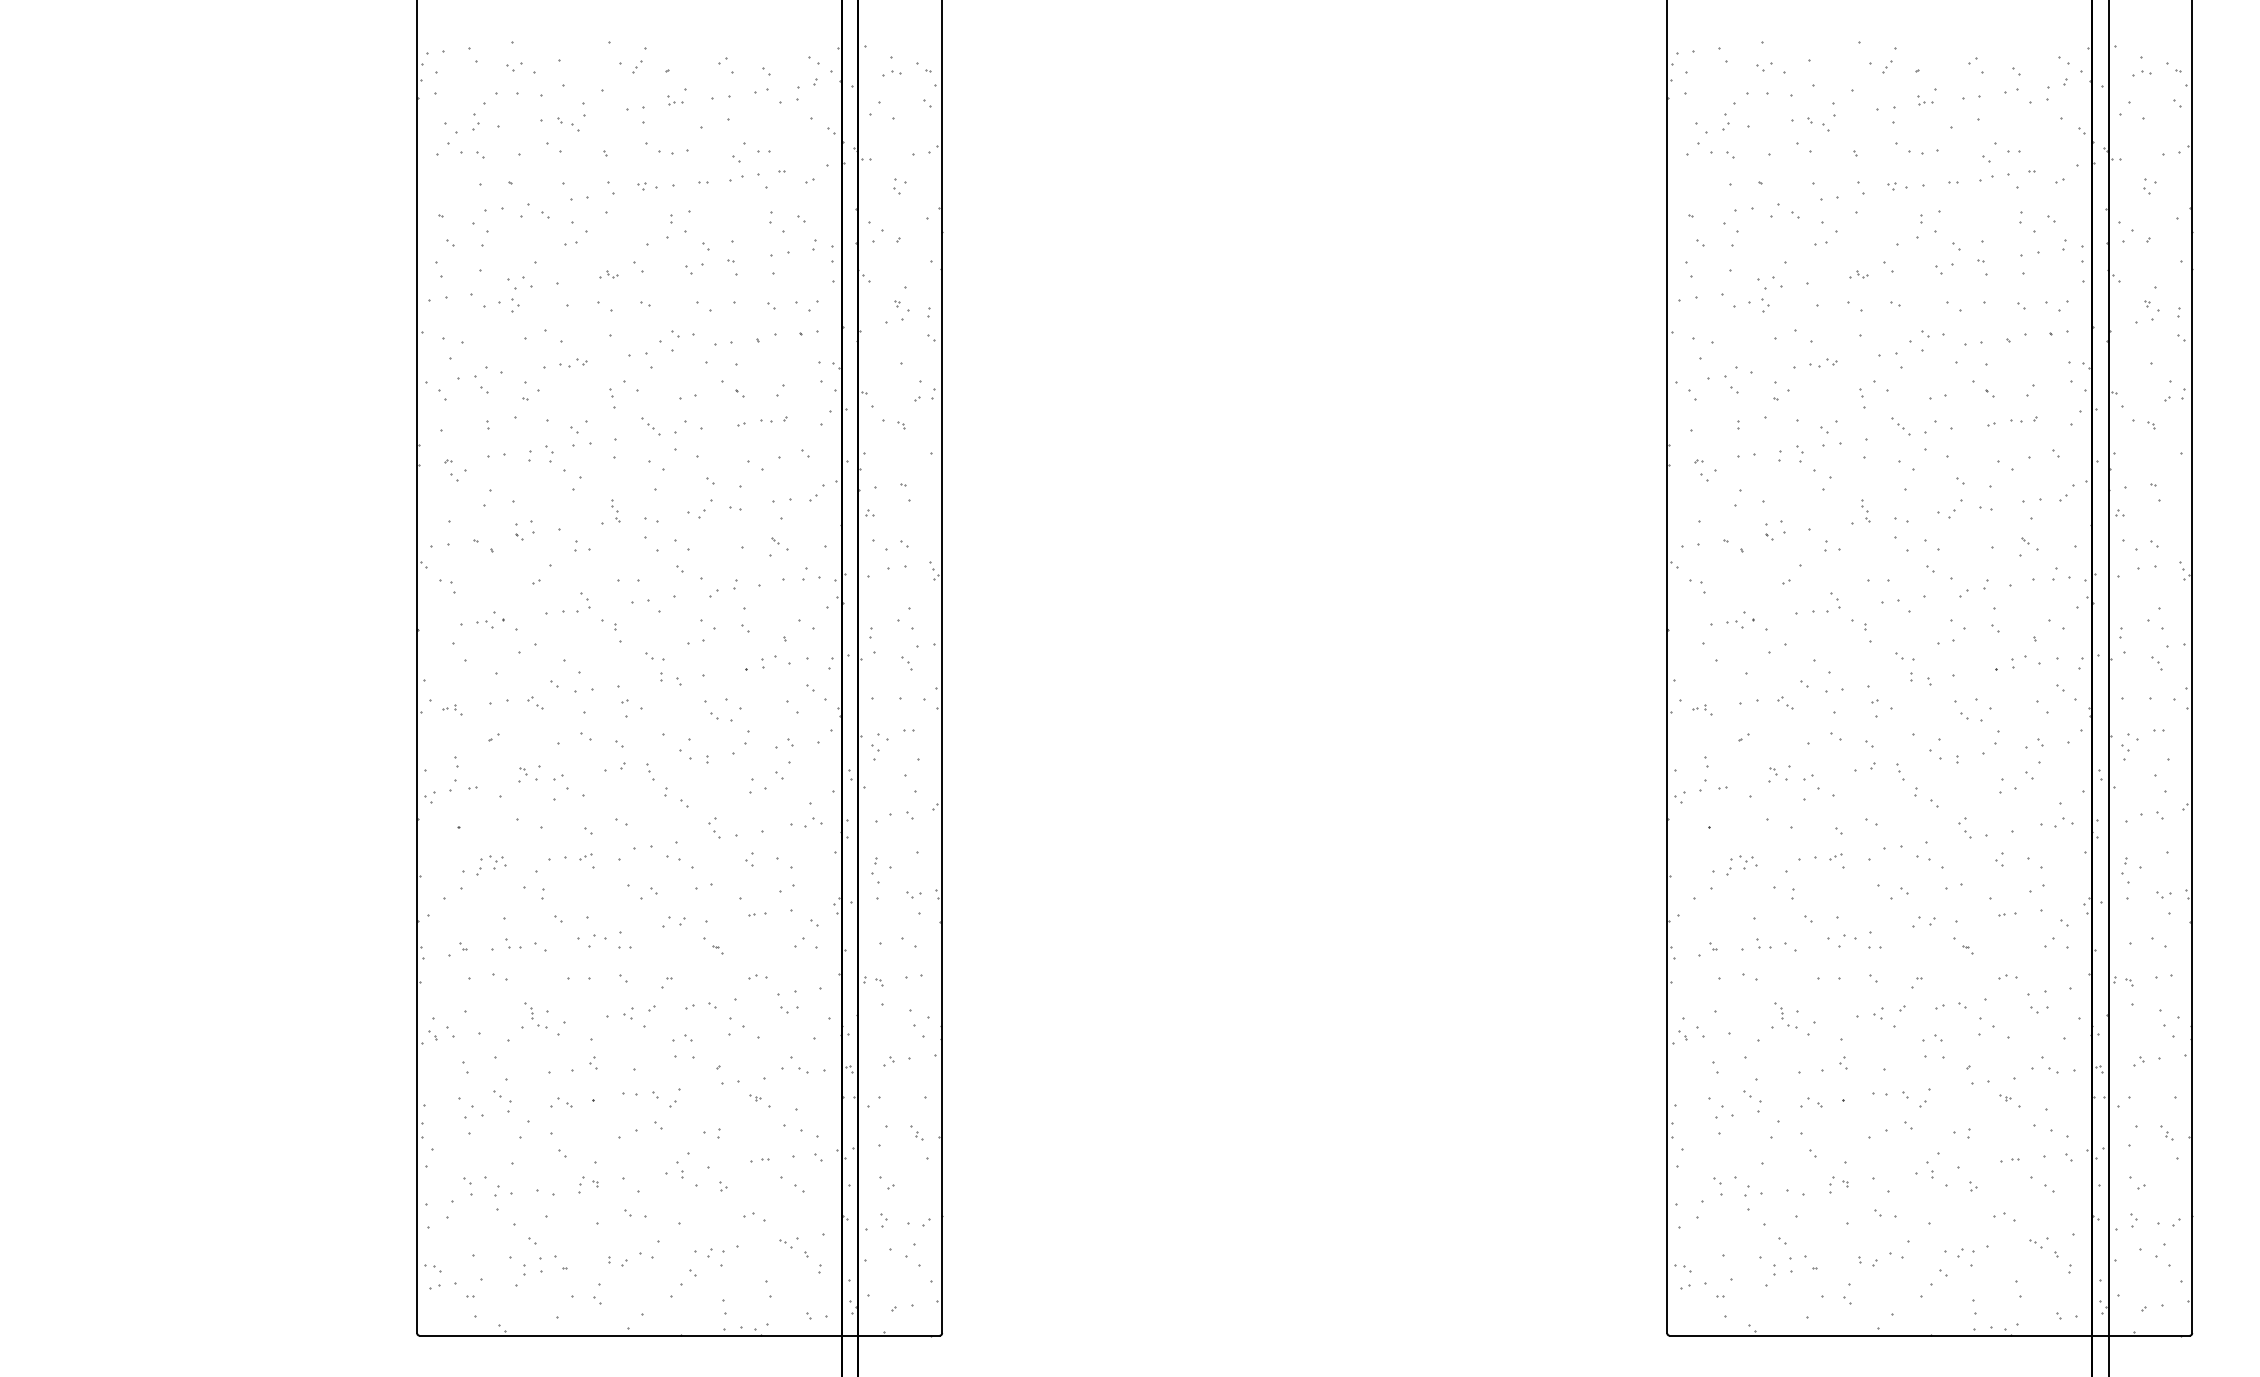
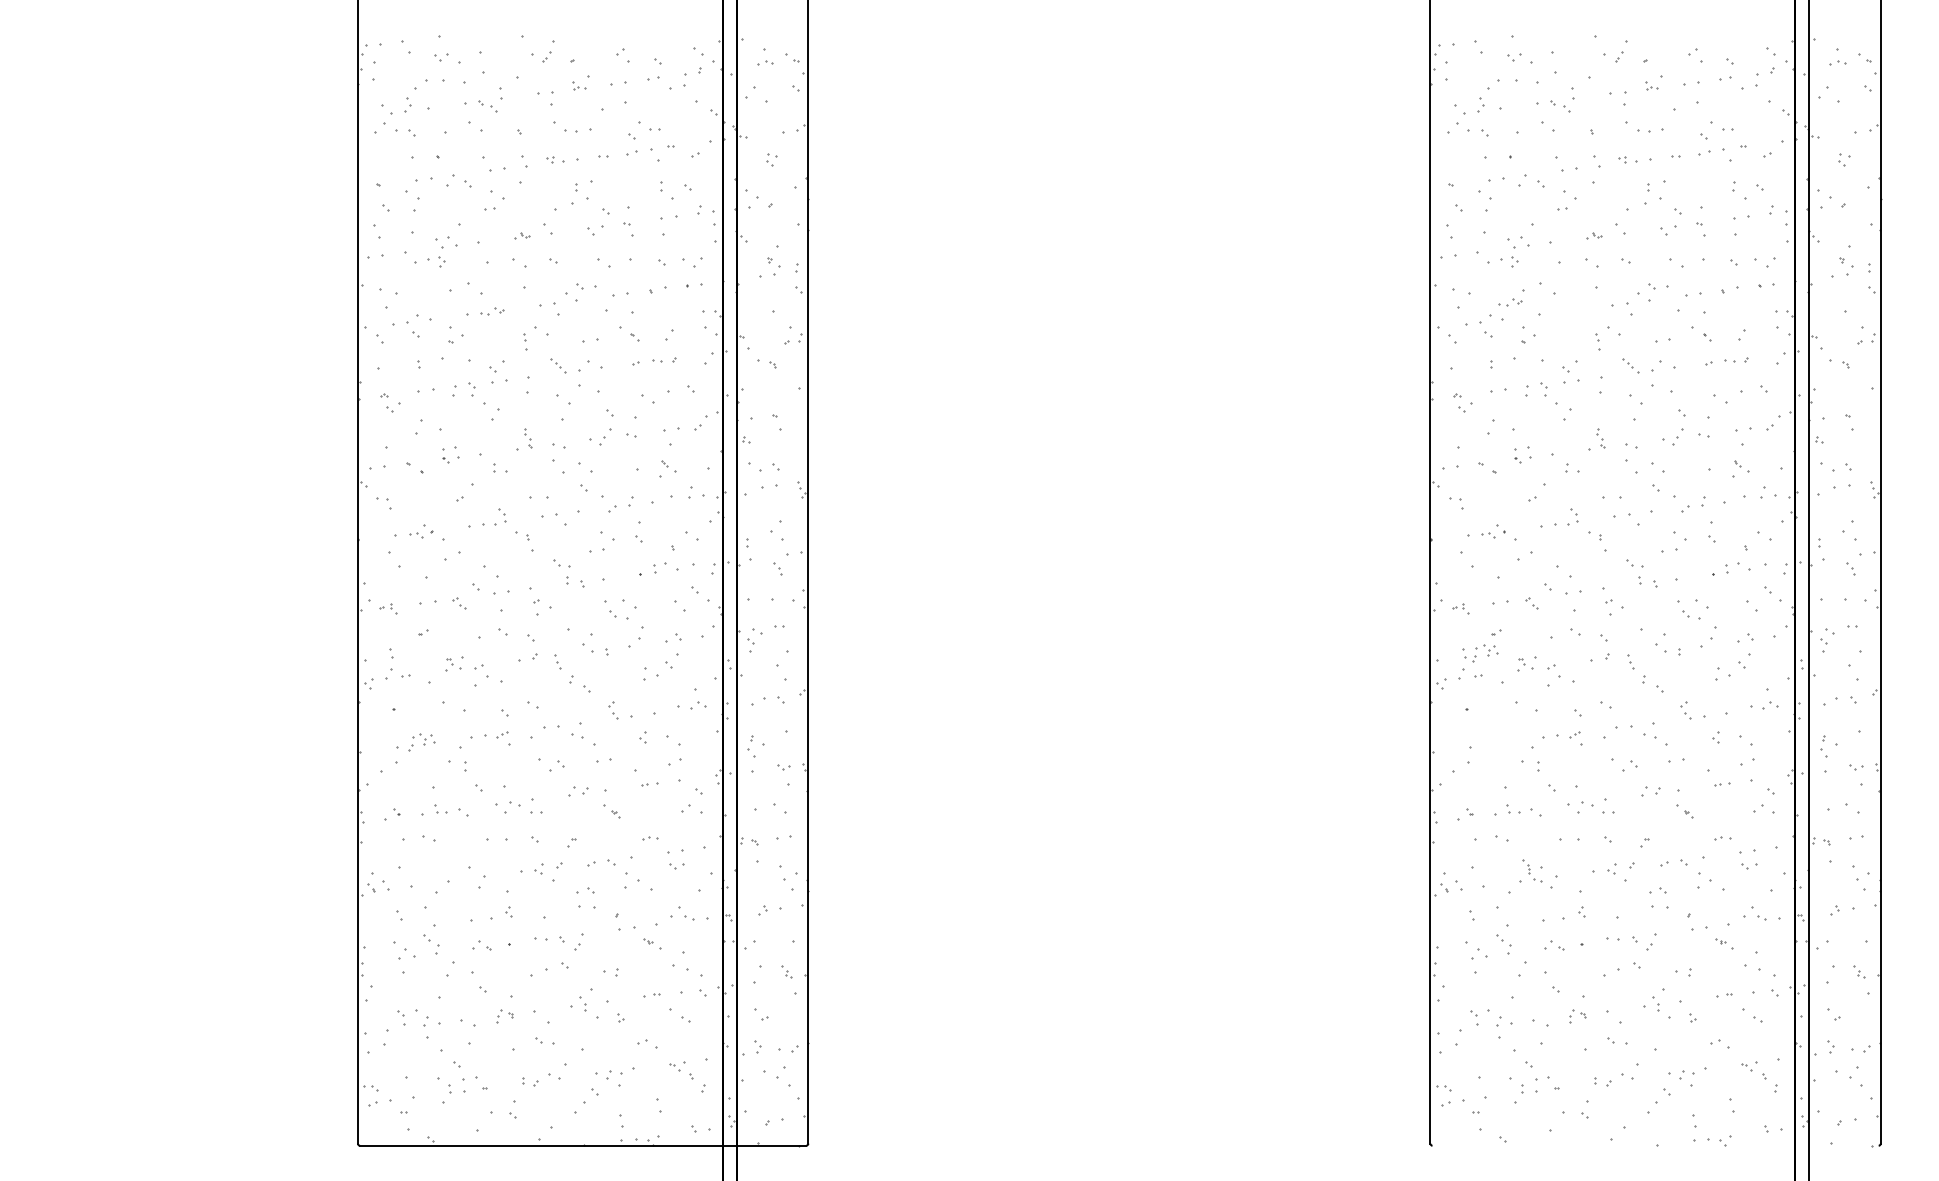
part: (1823, 363) -> (1510, 302), moved
part: (1741, 865) -> (1485, 653), moved
part: (535, 1014) -> (459, 870), removed
line: (1929, 1335) -> (1655, 1145), removed

